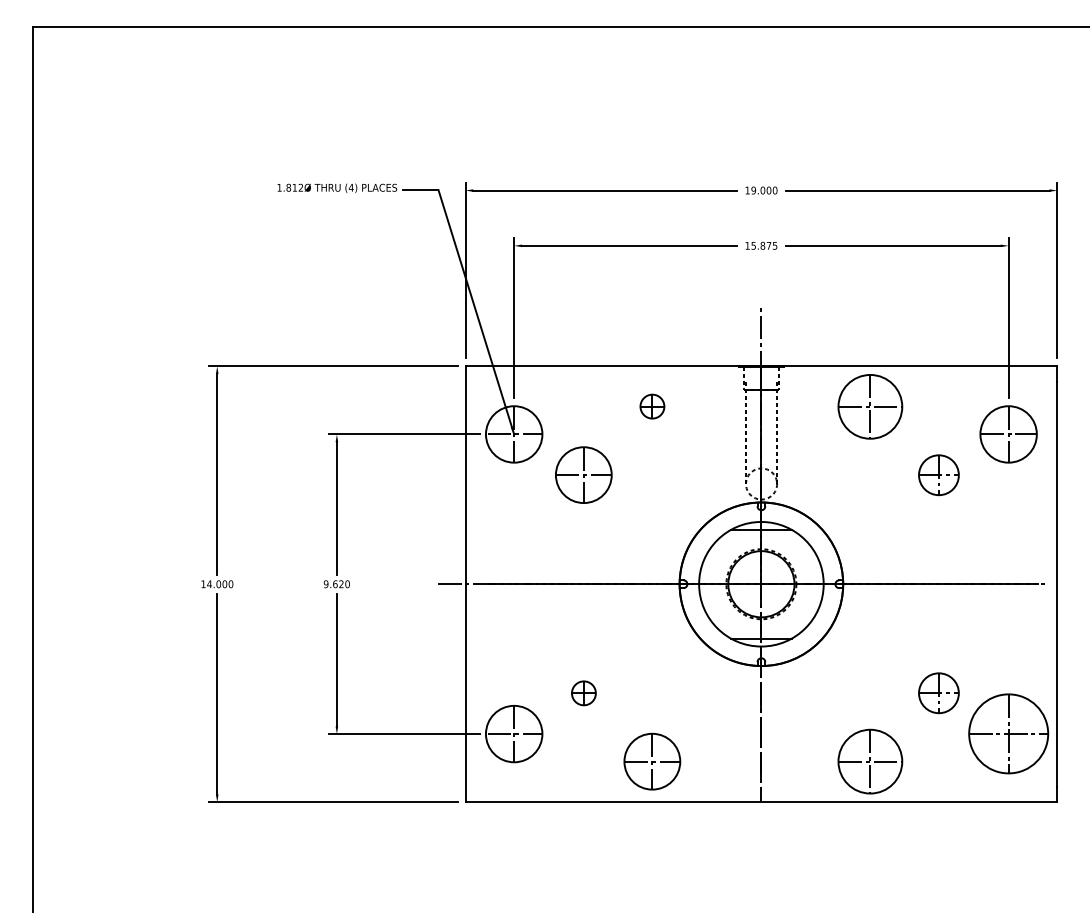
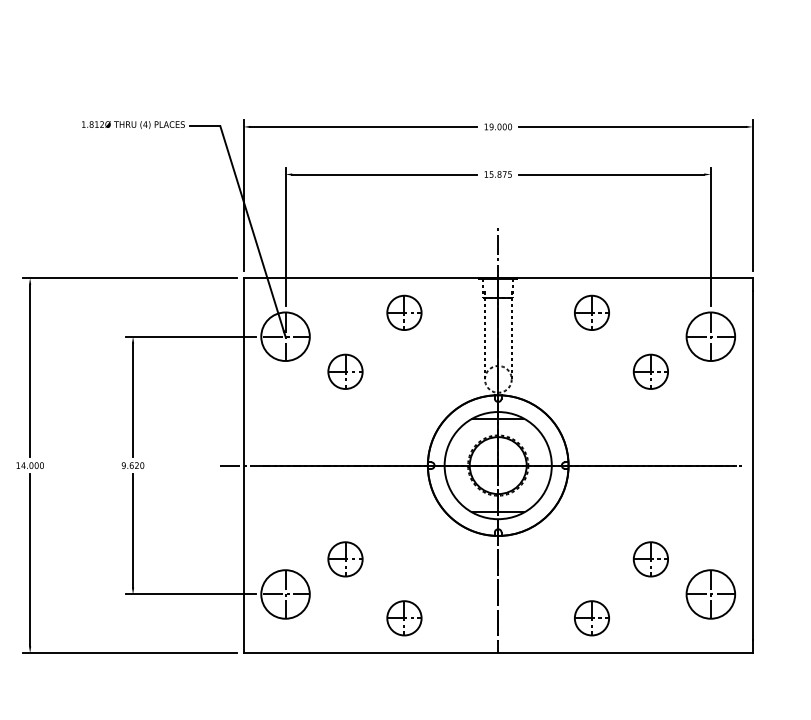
part: (652, 406) -> (404, 312), size x1.67
part: (870, 406) -> (592, 312), size x0.62
part: (583, 475) -> (345, 372), size x0.71
part: (583, 693) -> (345, 559), size x1.67
part: (1008, 734) -> (710, 594), size x0.71
part: (652, 761) -> (404, 618), size x0.71
part: (870, 761) -> (592, 618), size x0.62

